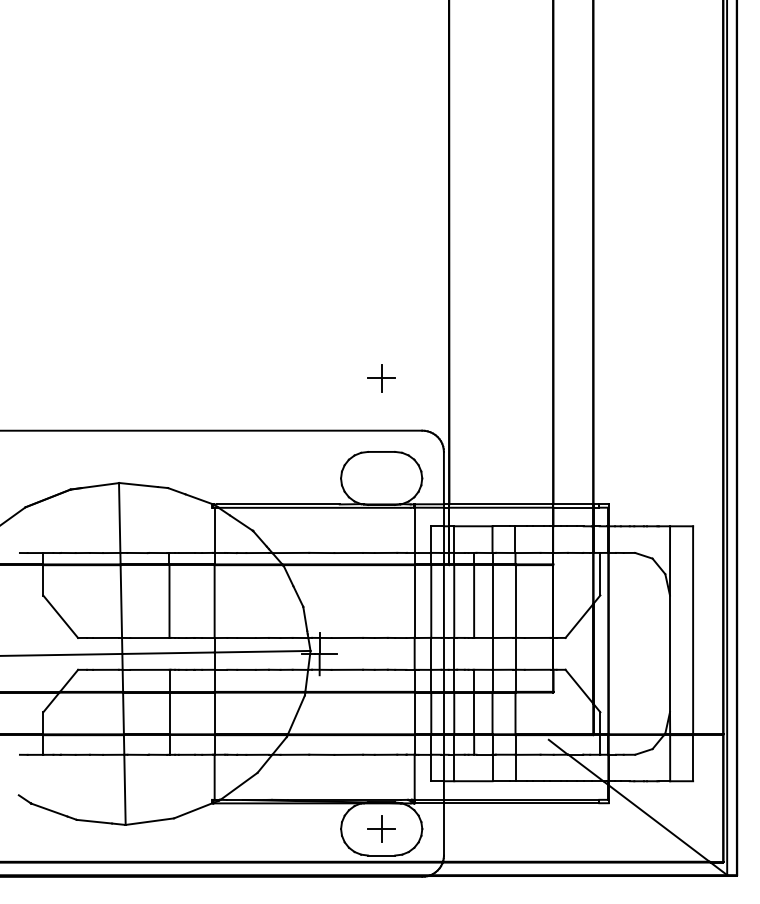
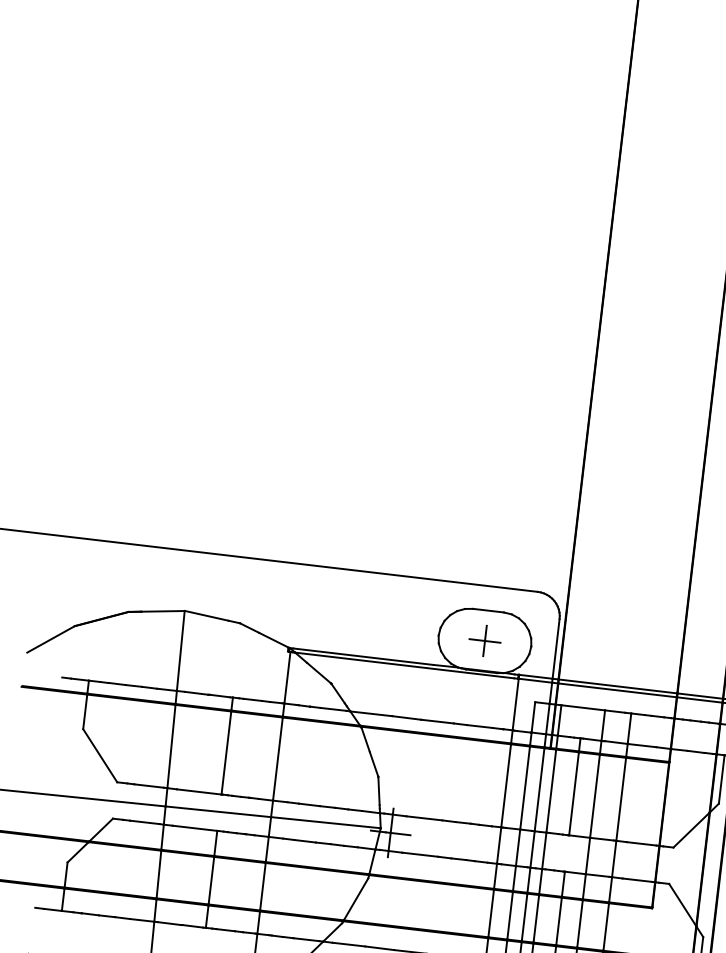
part: (381, 378) -> (484, 640), moved

